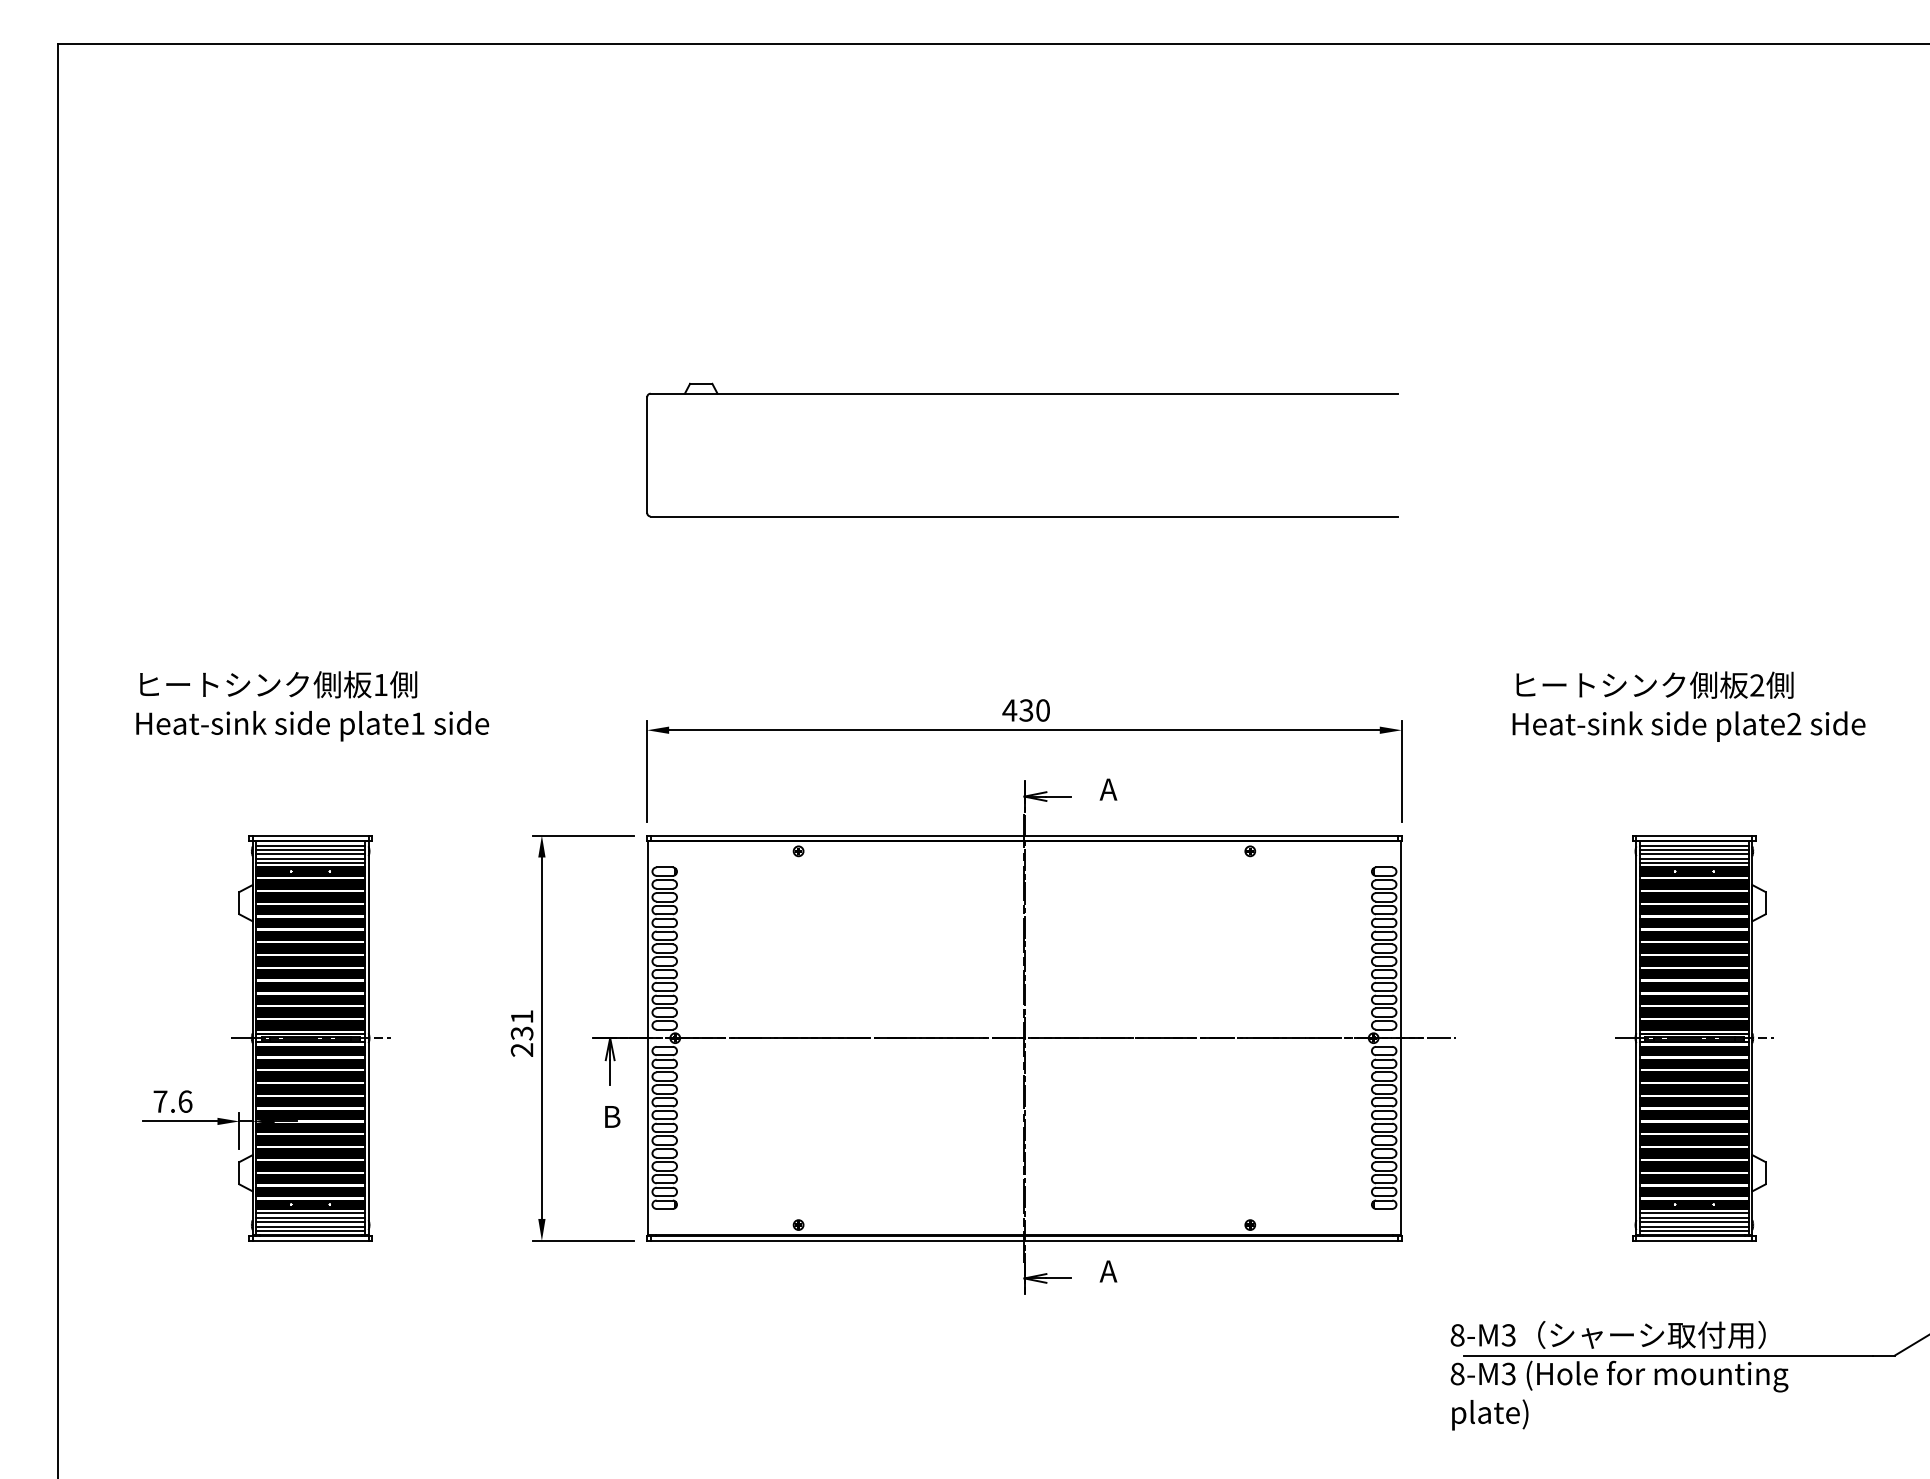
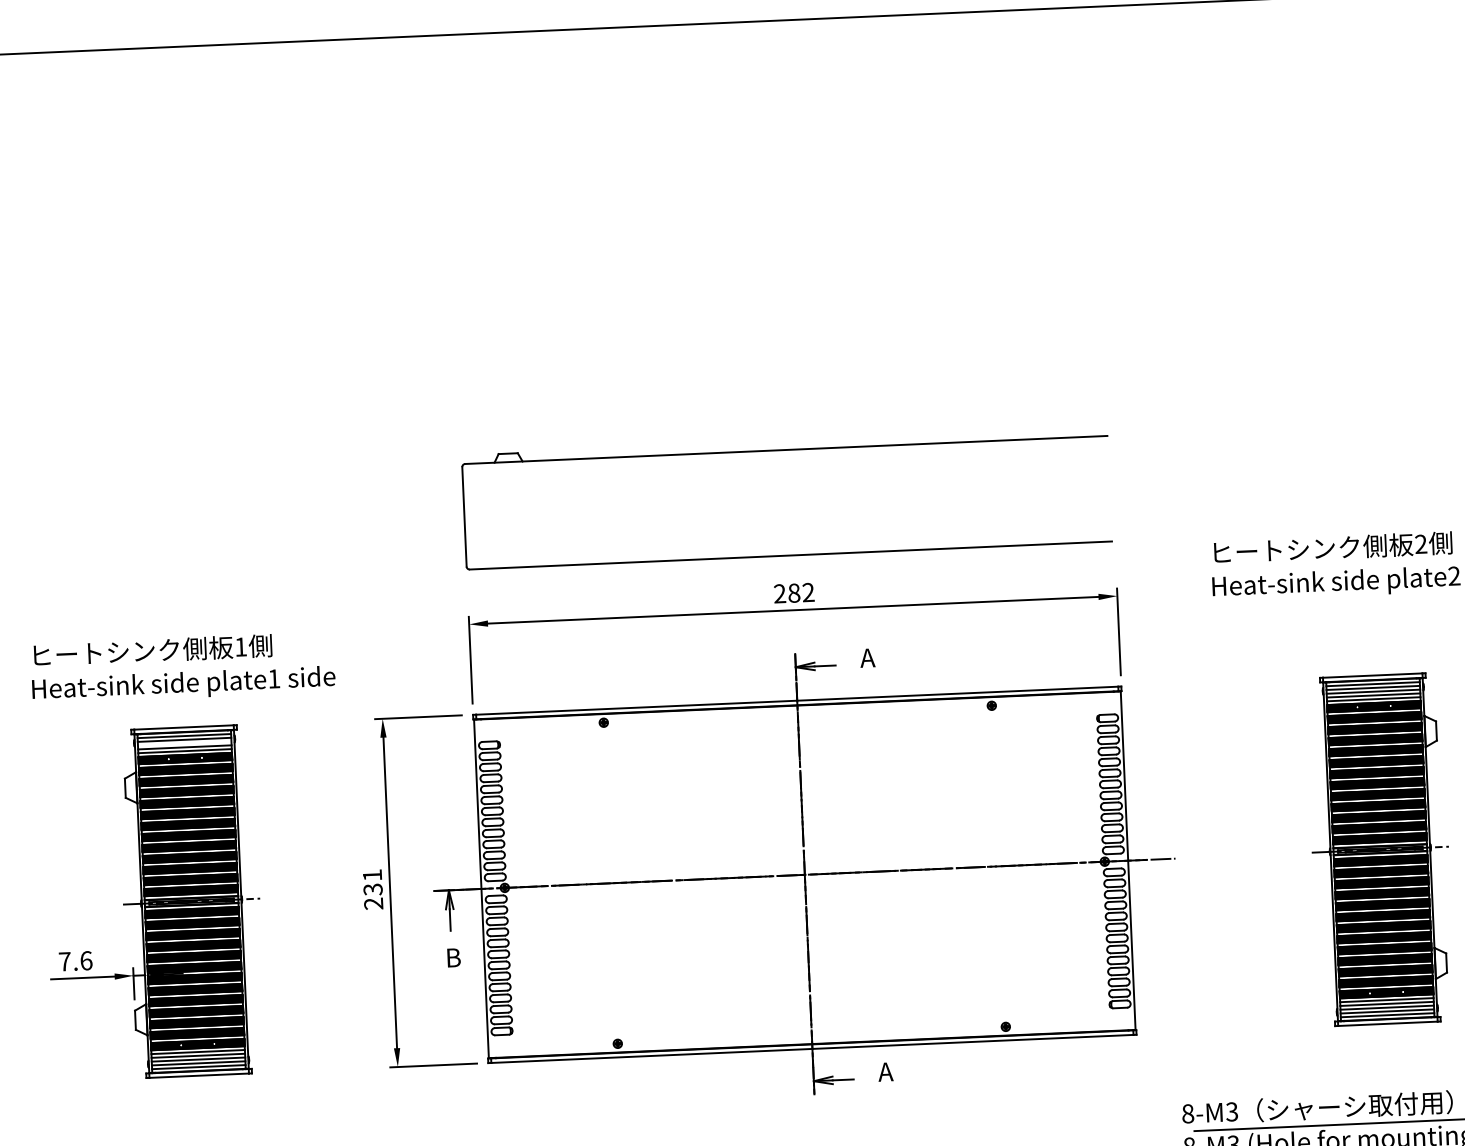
part: (1022, 394) -> (784, 450), moved
text: (312, 706) -> (183, 668), moved
text: (1025, 710) -> (793, 593), 430 -> 282
line: (310, 854) -> (184, 743), removed

